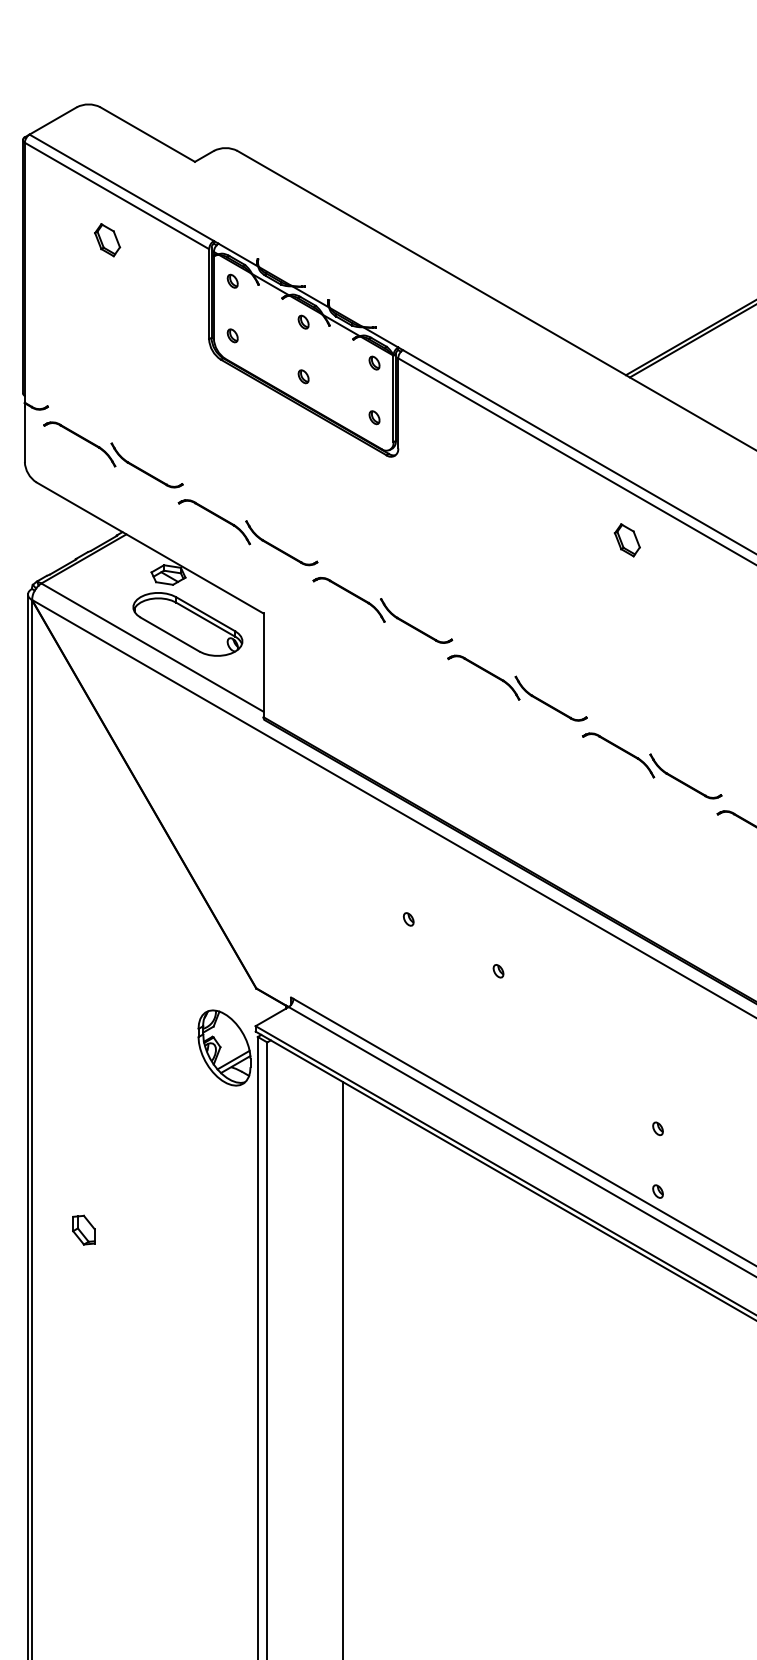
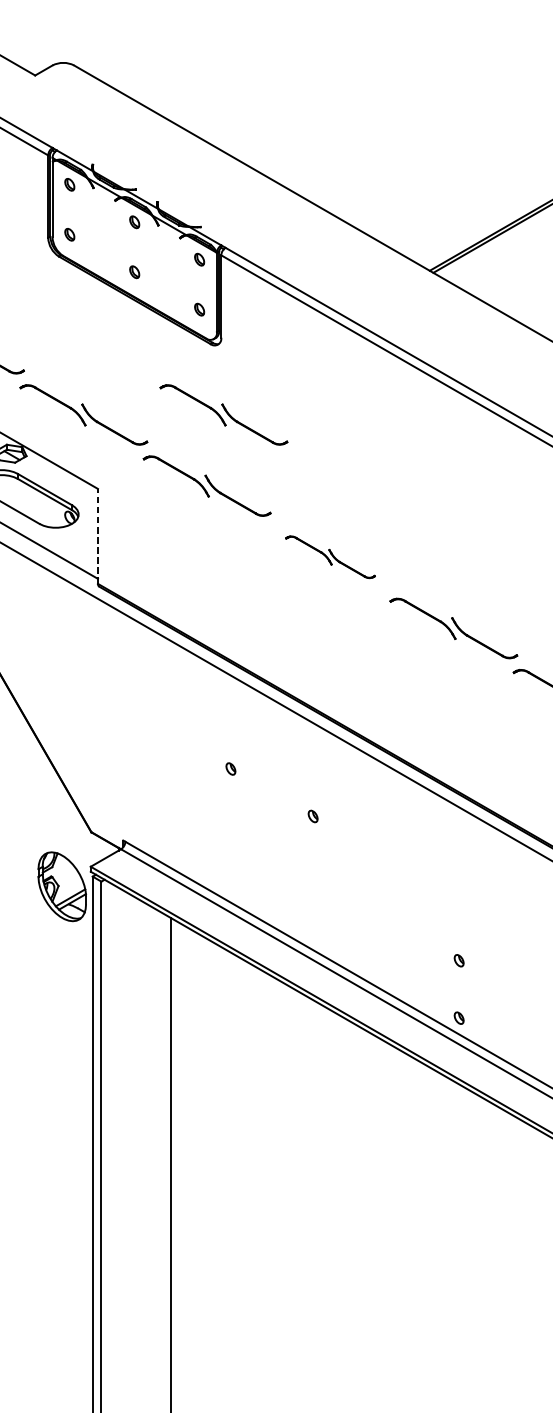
part: (400, 532) -> (223, 414), added
part: (626, 540) -> (430, 422), removed
line: (263, 665) -> (97, 536), solid -> dashed
part: (517, 687) -> (330, 556), size x0.7

